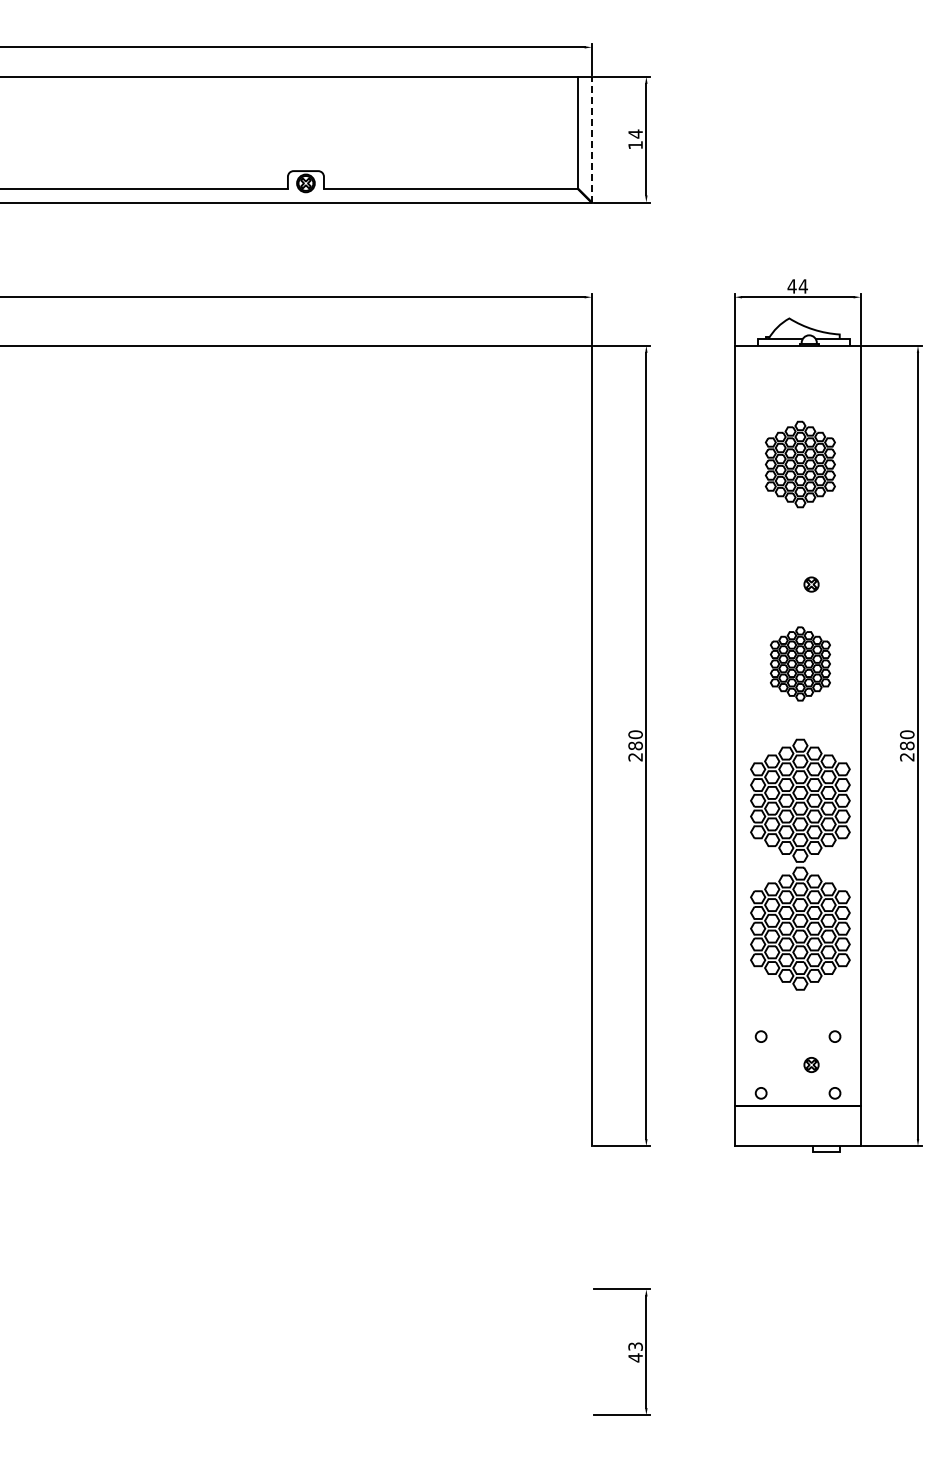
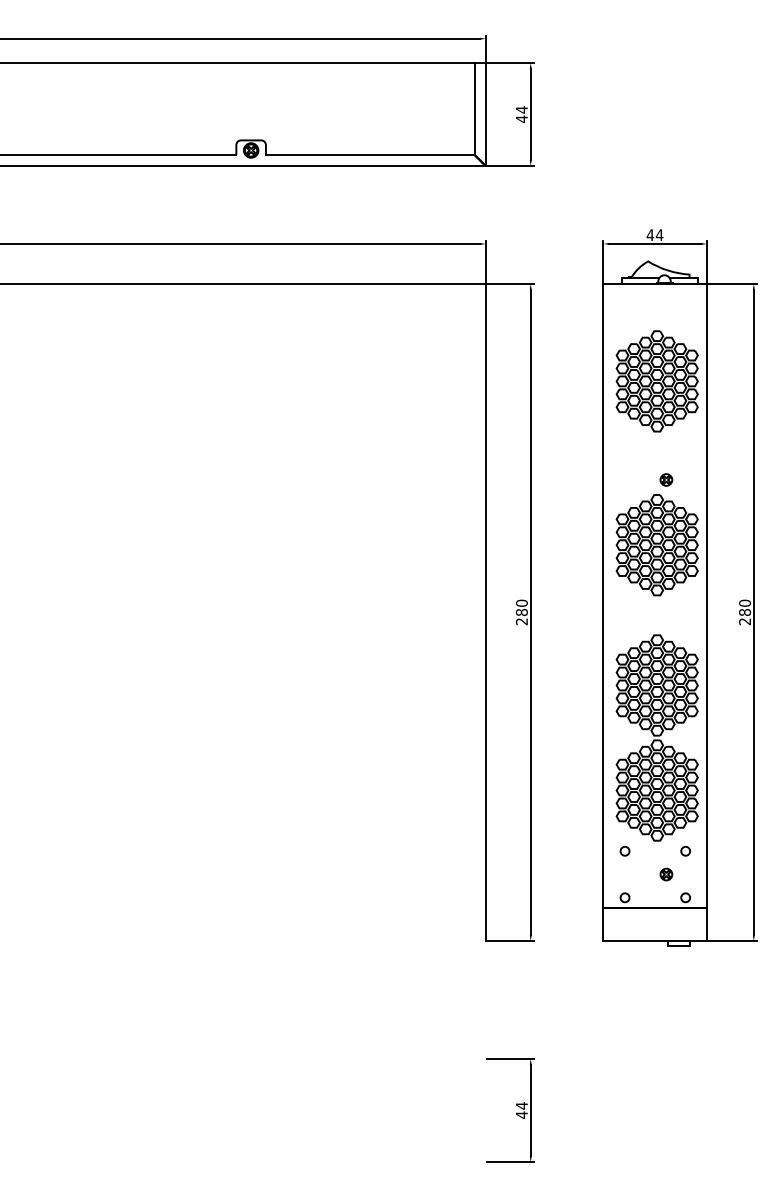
line: (591, 139) -> (485, 114), dashed -> solid
text: (635, 144) -> (521, 118), 14 -> 44
part: (800, 464) -> (657, 381), size x1.43
part: (800, 663) -> (657, 544), size x1.67
part: (800, 864) -> (657, 737), moved
text: (635, 1346) -> (521, 1105), 43 -> 44

